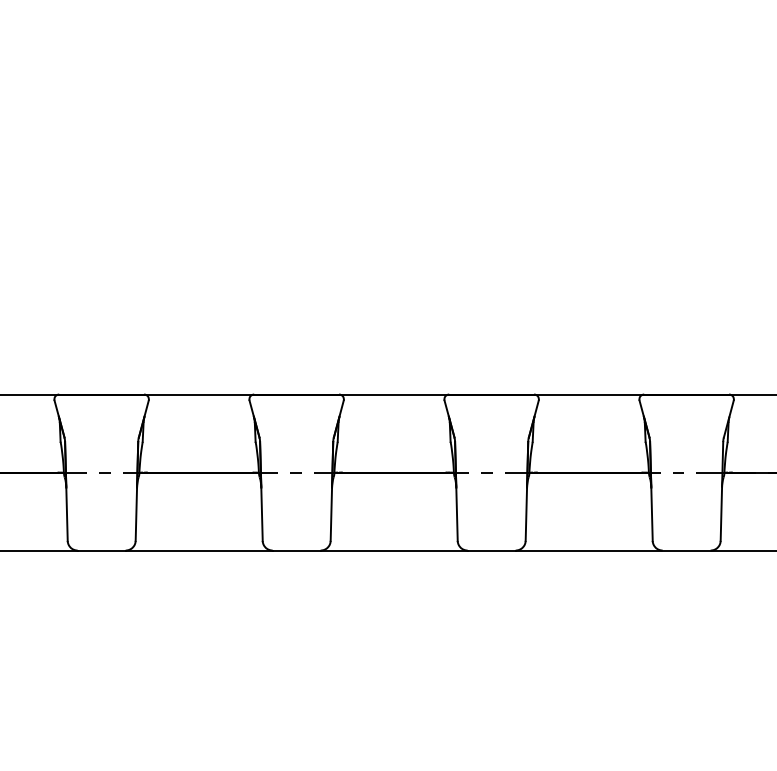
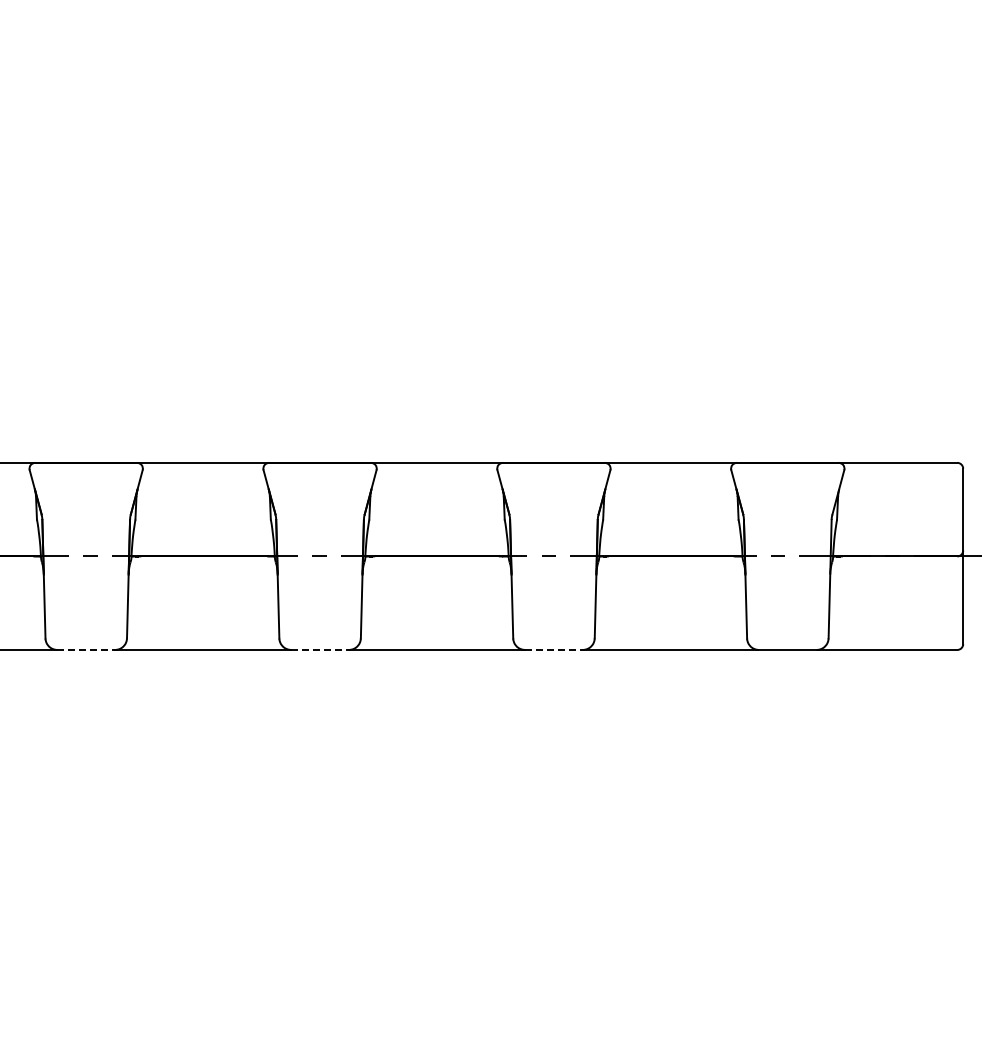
line: (101, 550) -> (86, 649), solid -> dashed
line: (297, 550) -> (320, 649), solid -> dashed
line: (491, 550) -> (553, 649), solid -> dashed

